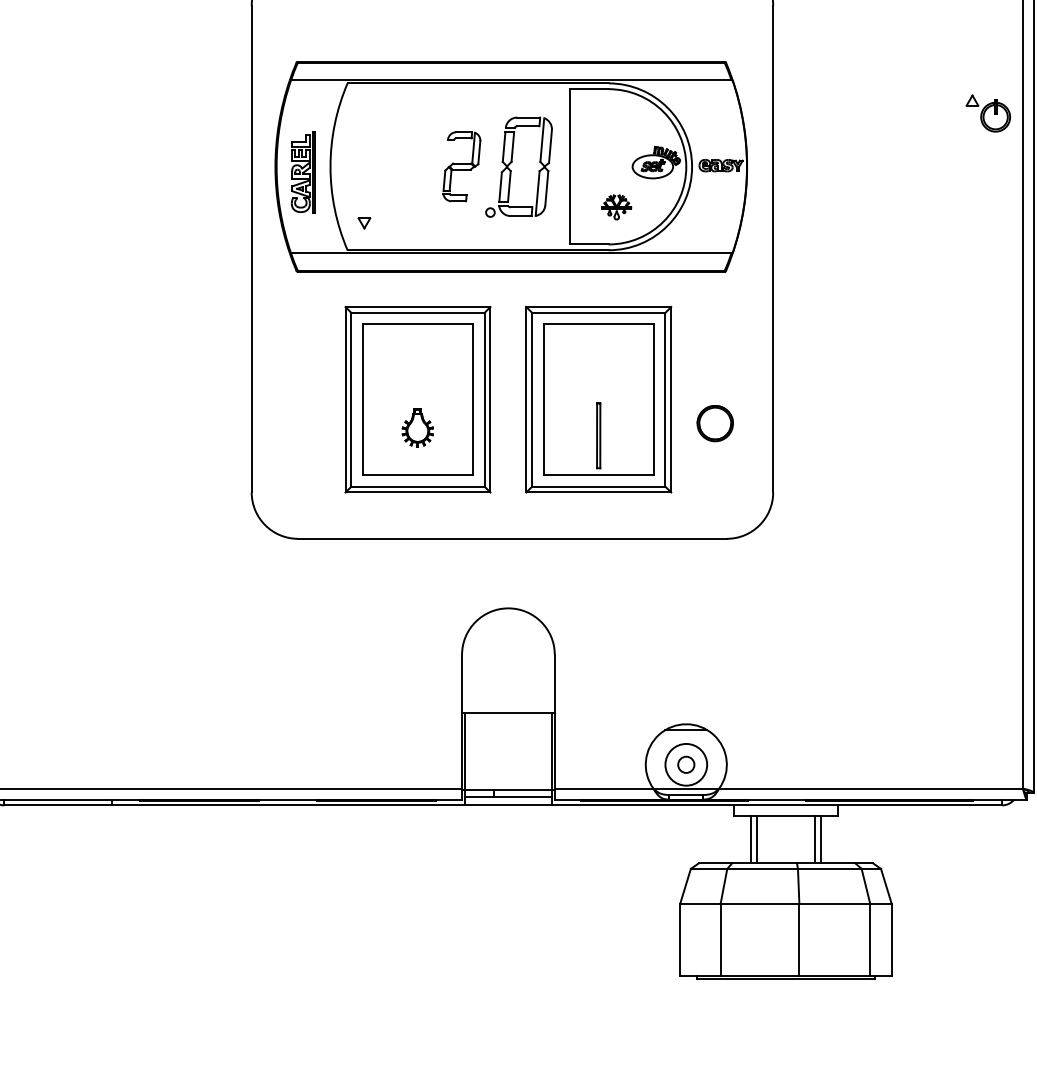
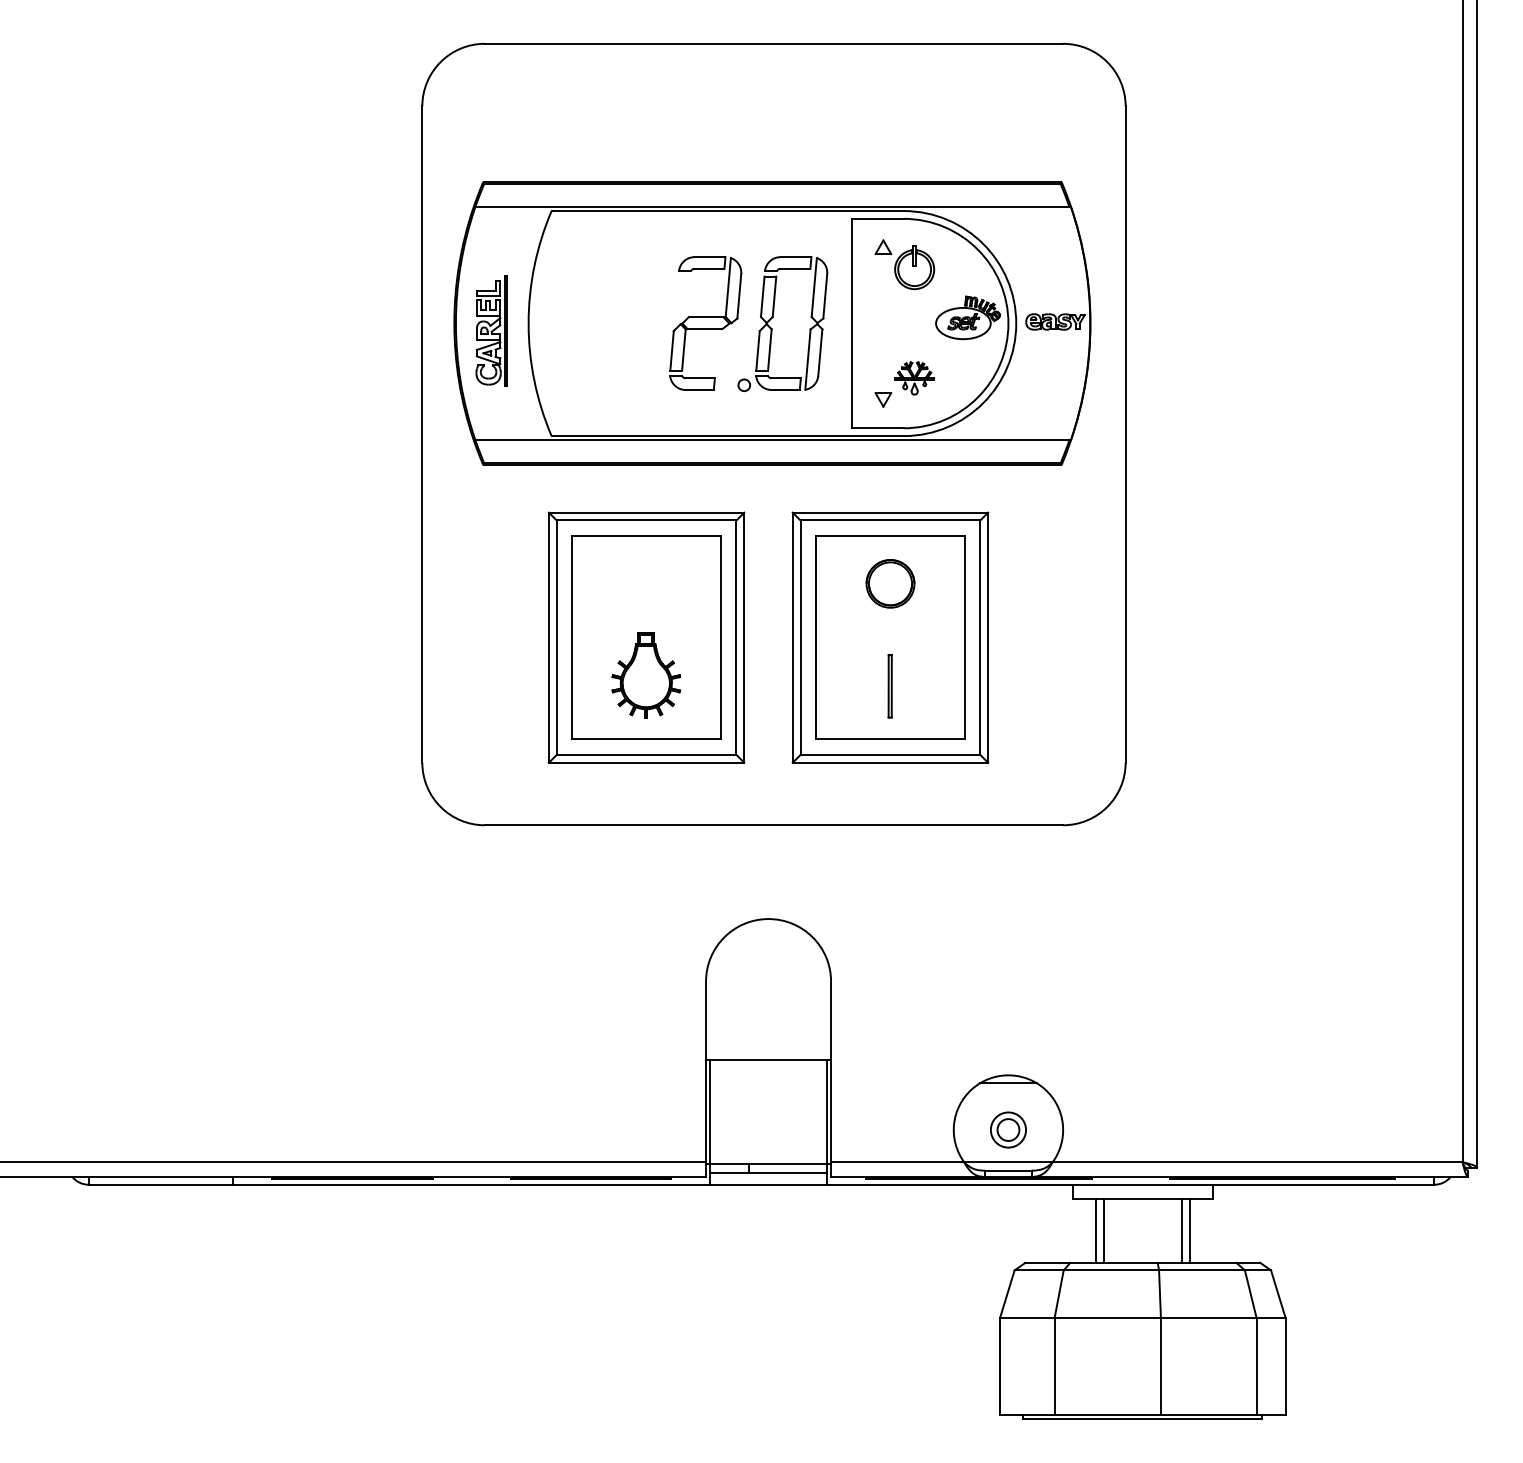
part: (988, 113) -> (904, 264), moved
part: (461, 166) -> (705, 323), size x1.43
part: (364, 223) -> (883, 399), moved
part: (715, 423) -> (890, 583), moved
part: (417, 427) -> (646, 675), size x1.67
part: (598, 435) -> (889, 686), size x0.71
circle: (686, 764) -> (1008, 1129), size x0.62

